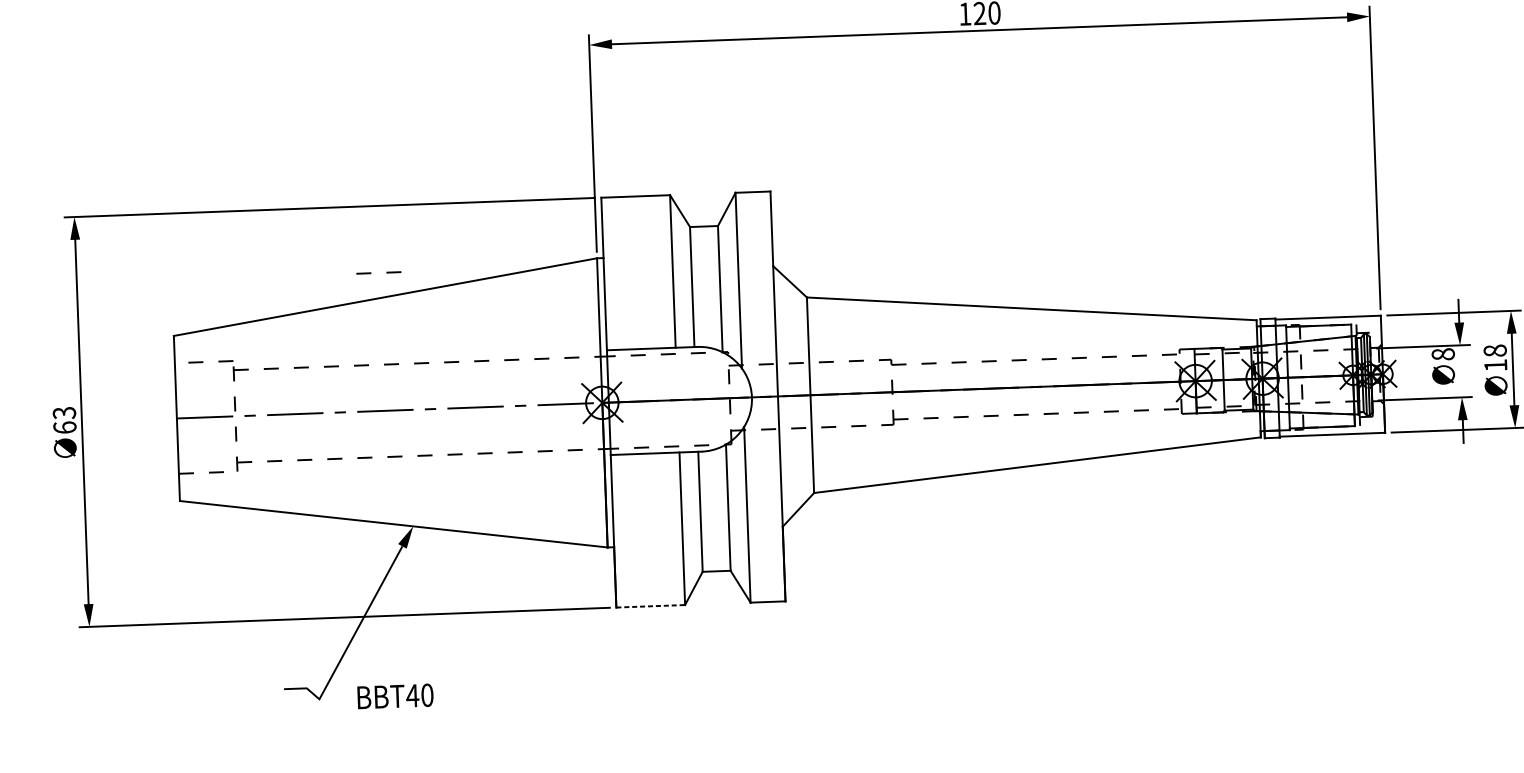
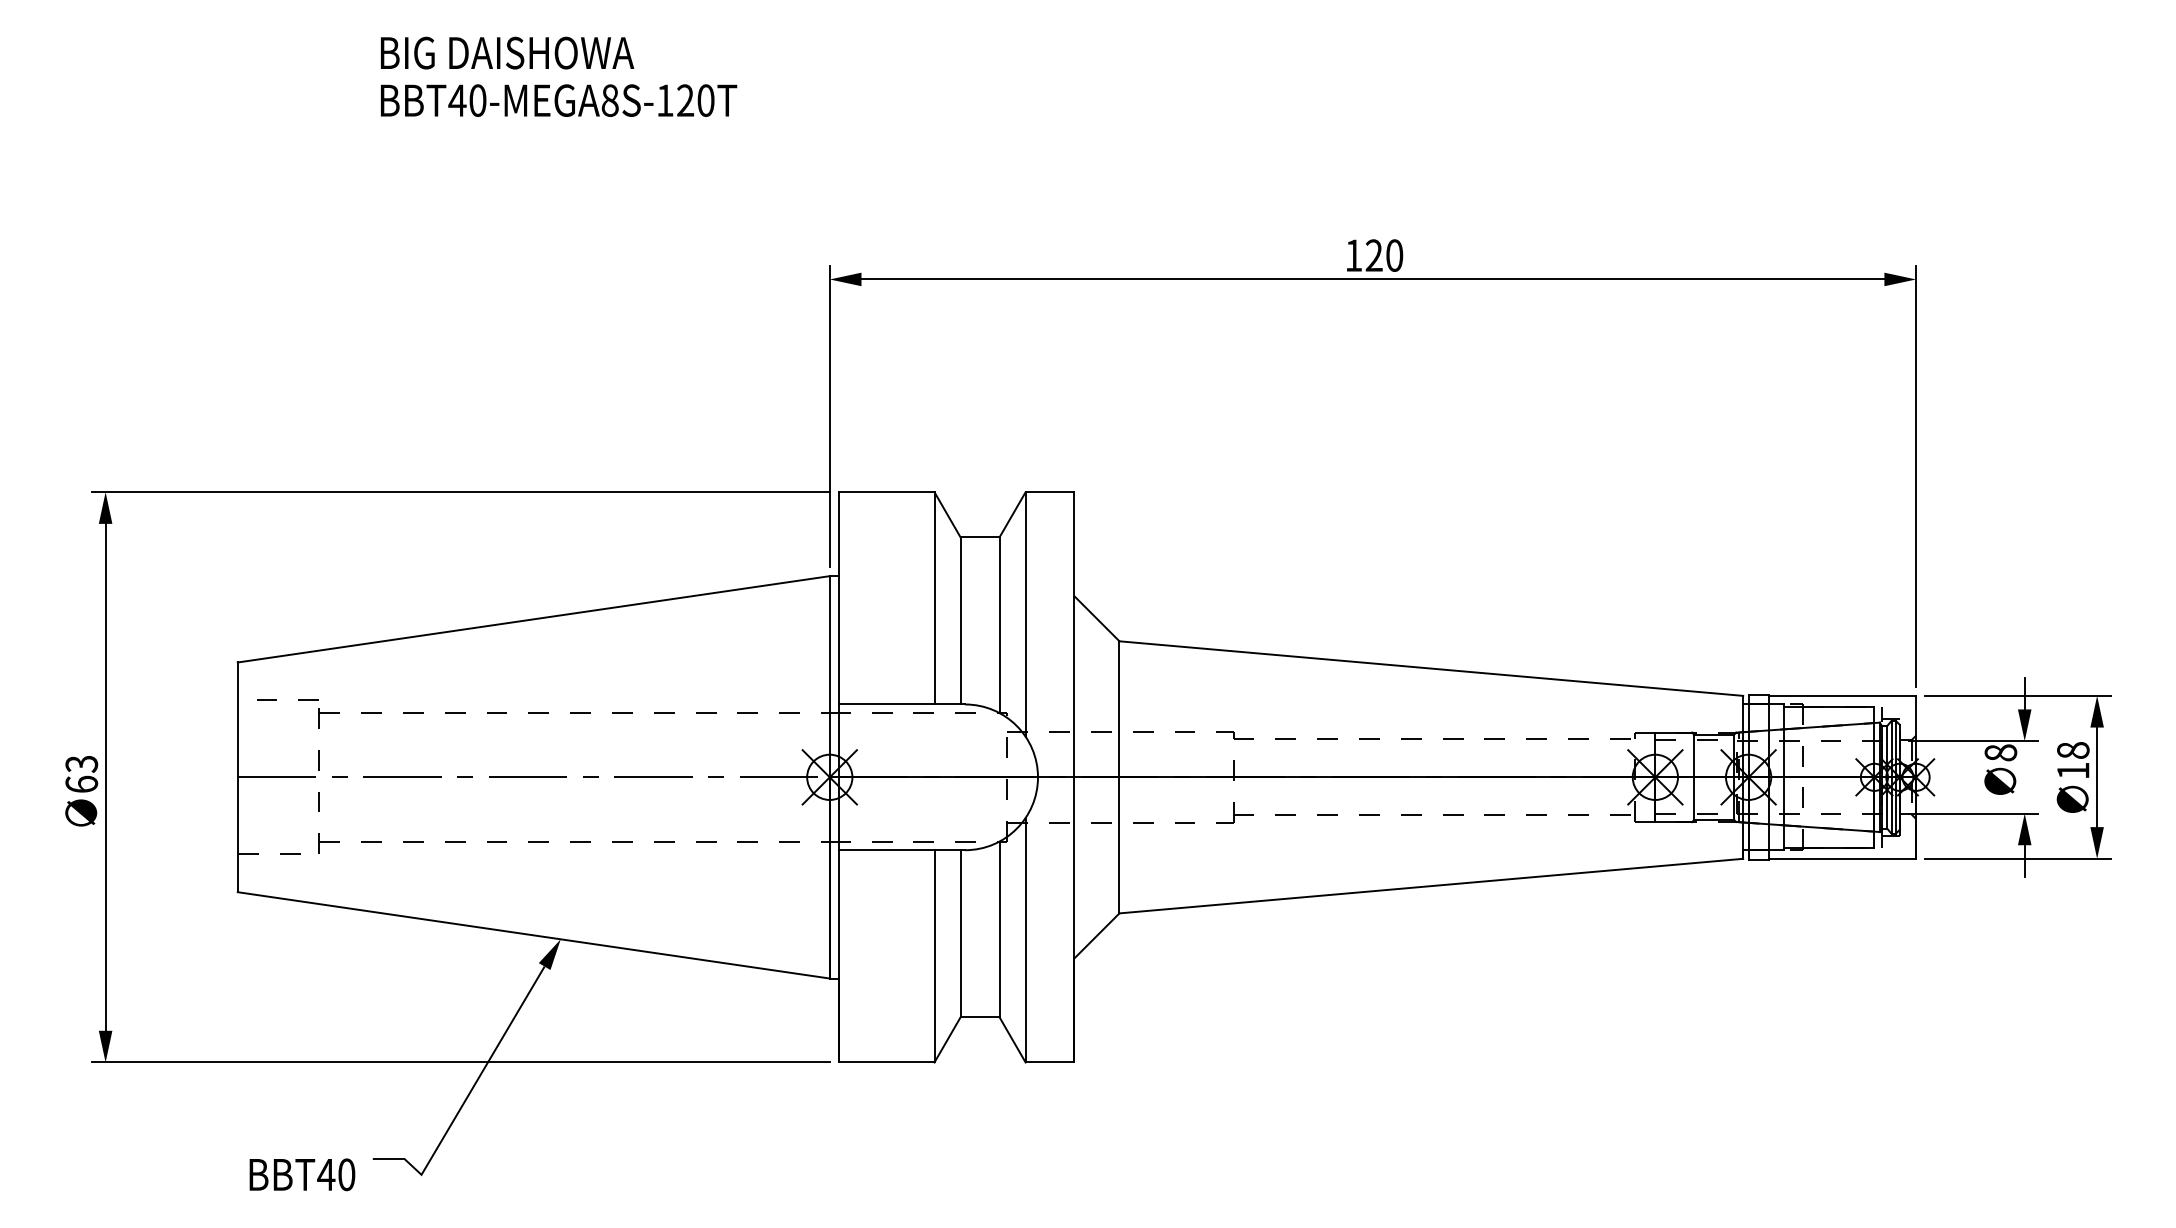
line: (370, 272) -> (514, 584), removed
line: (650, 606) -> (886, 1062), dashed -> solid
text: (395, 696) -> (302, 1174), moved

